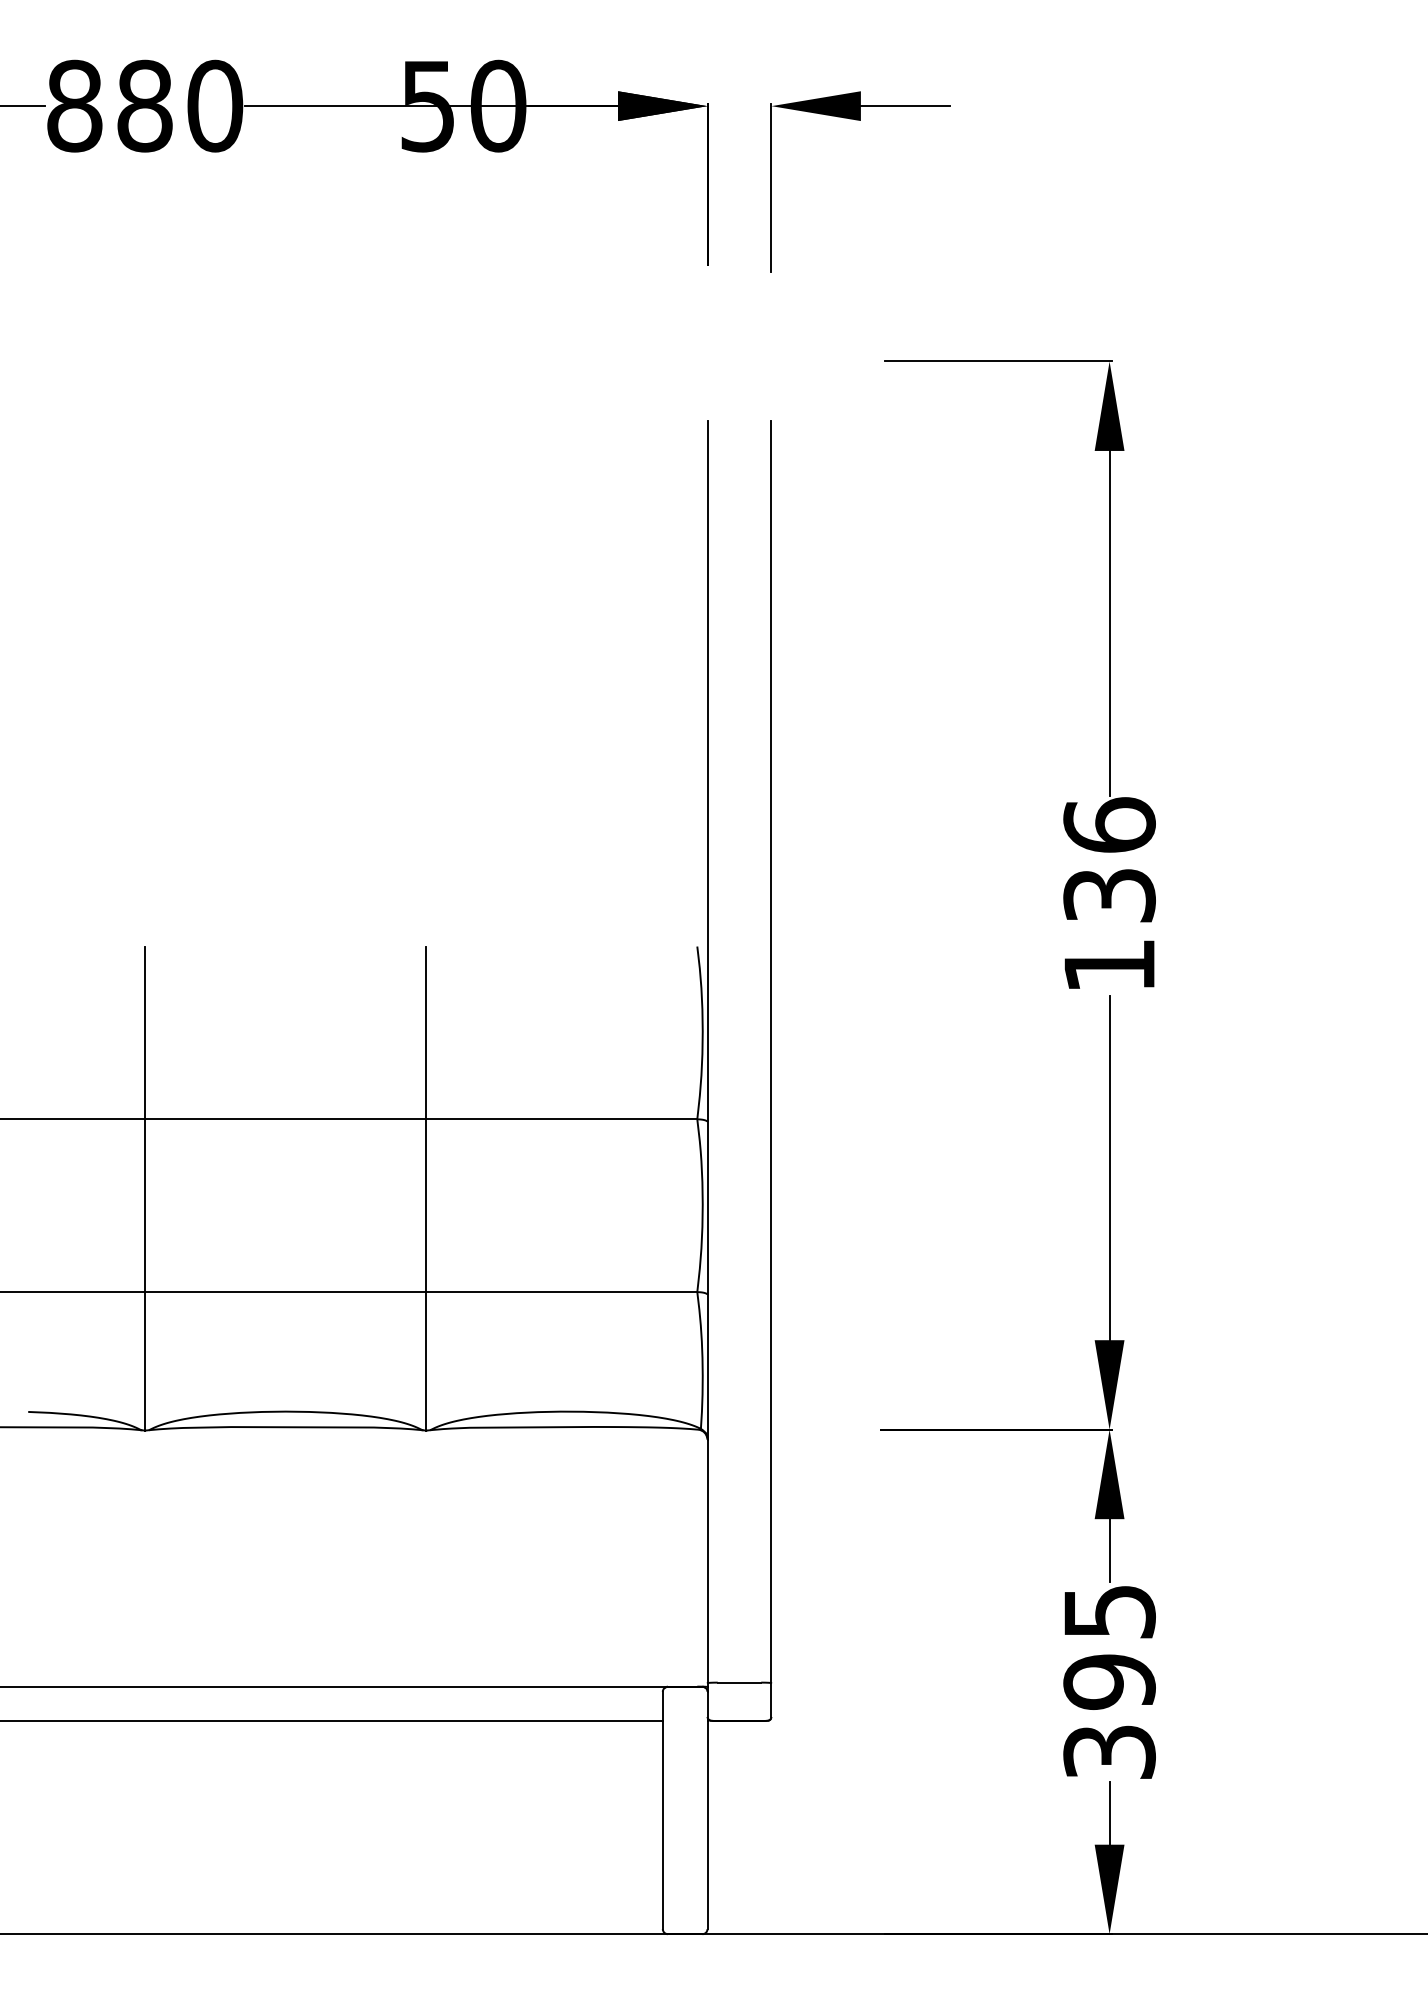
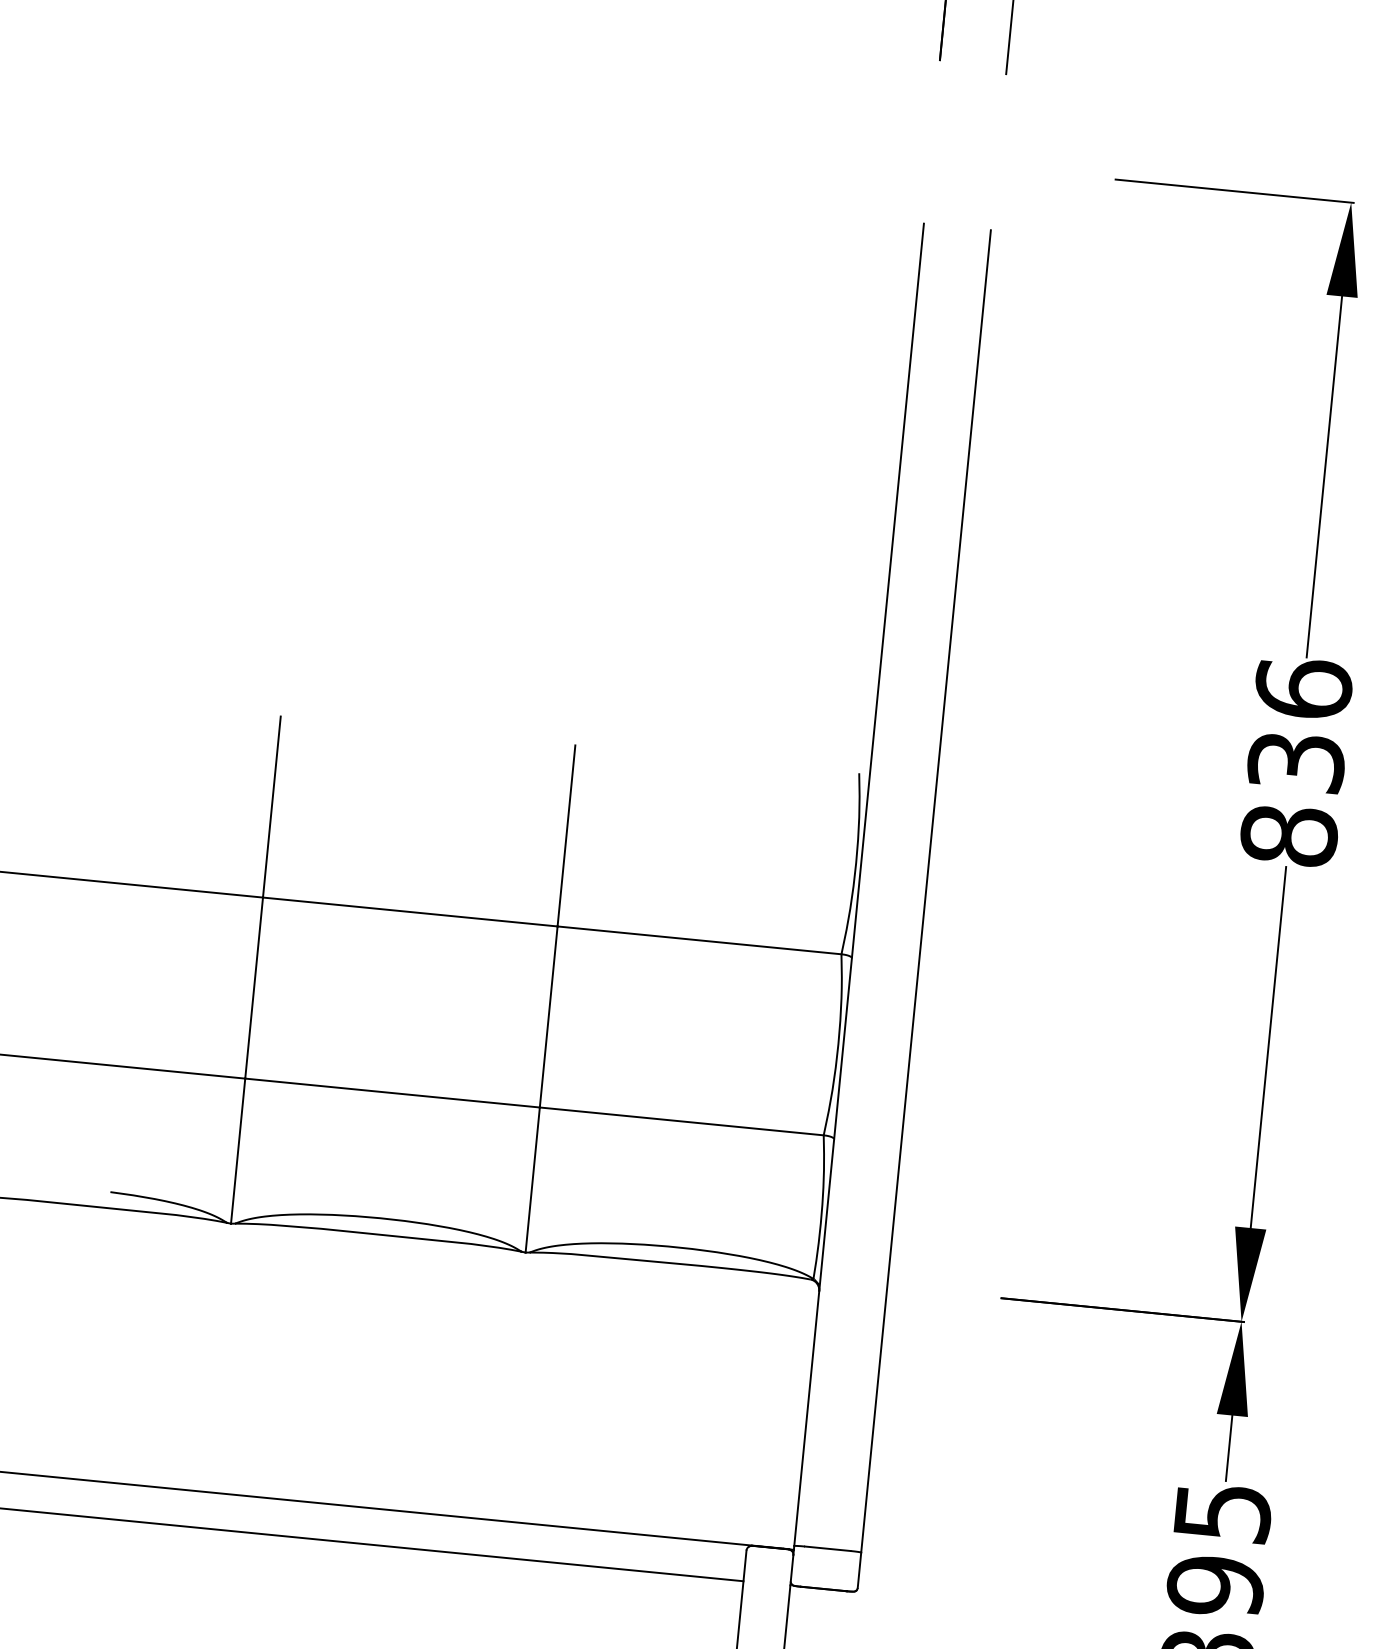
text: (1109, 965) -> (1289, 835), 136 -> 836

